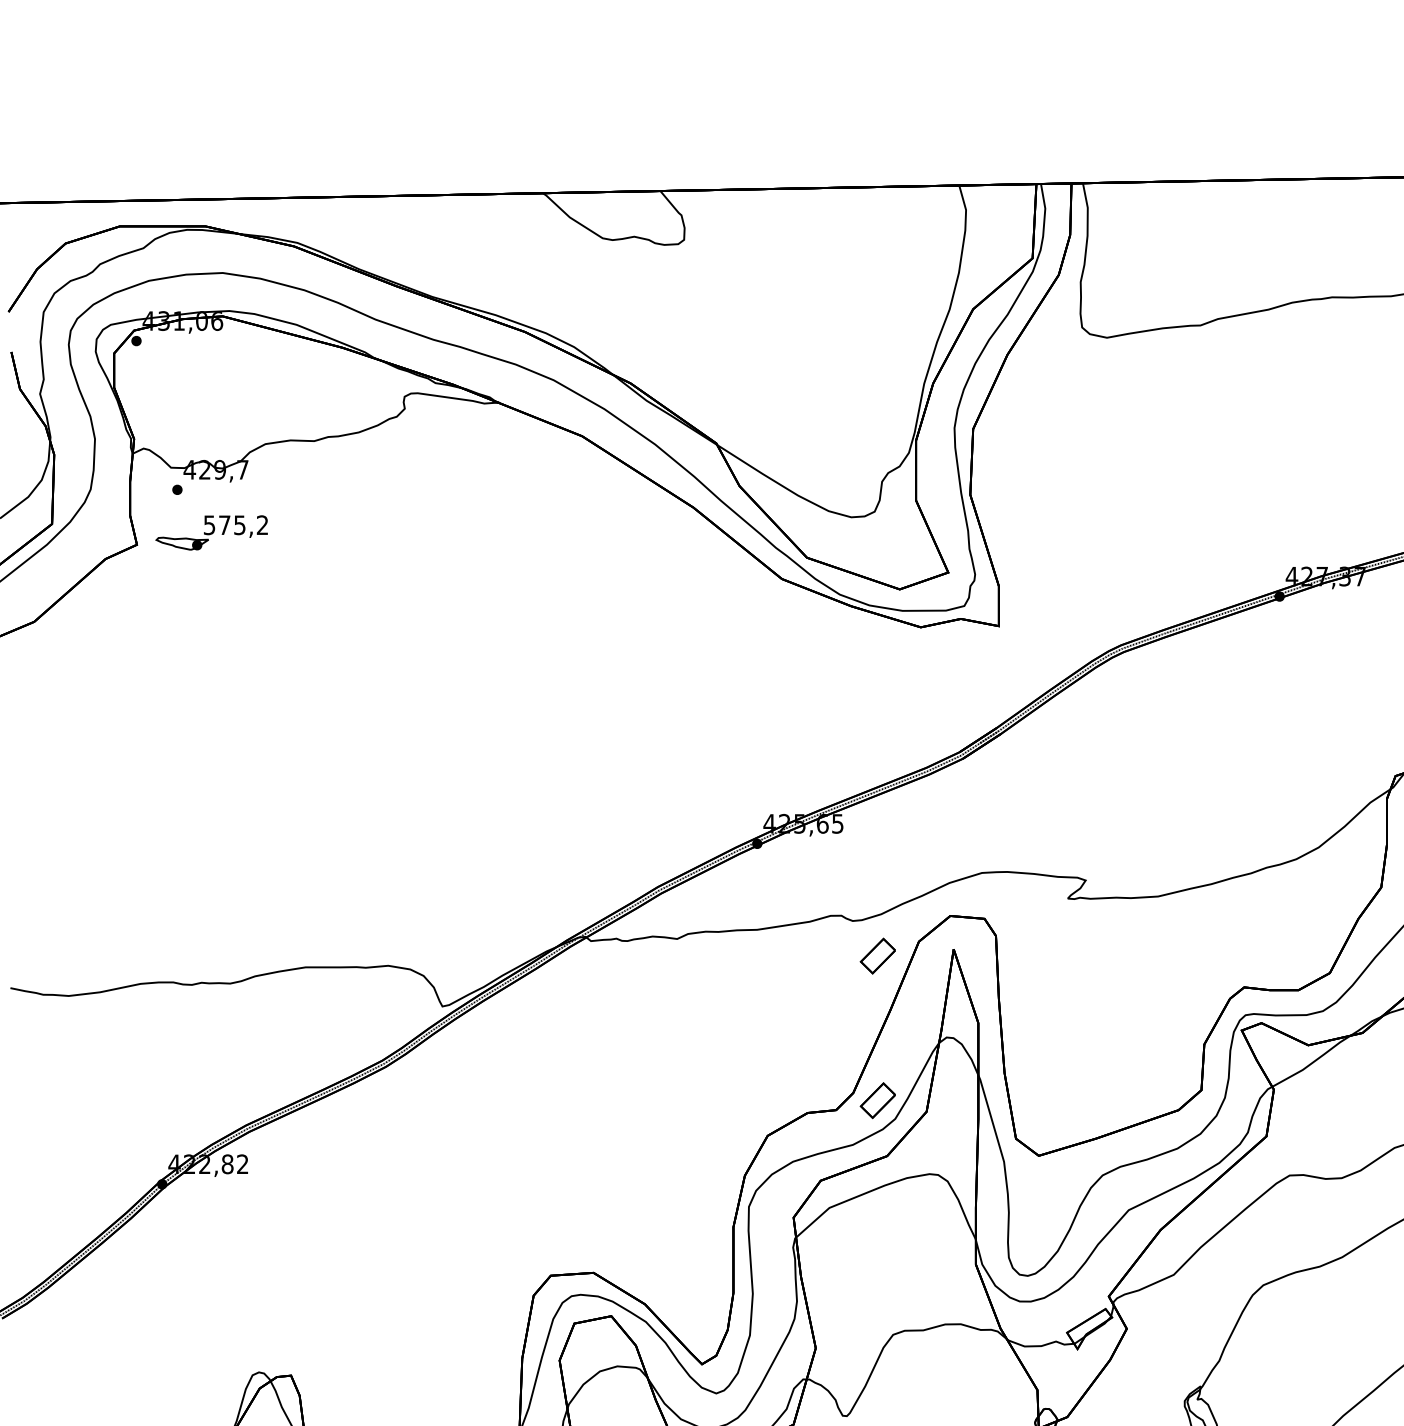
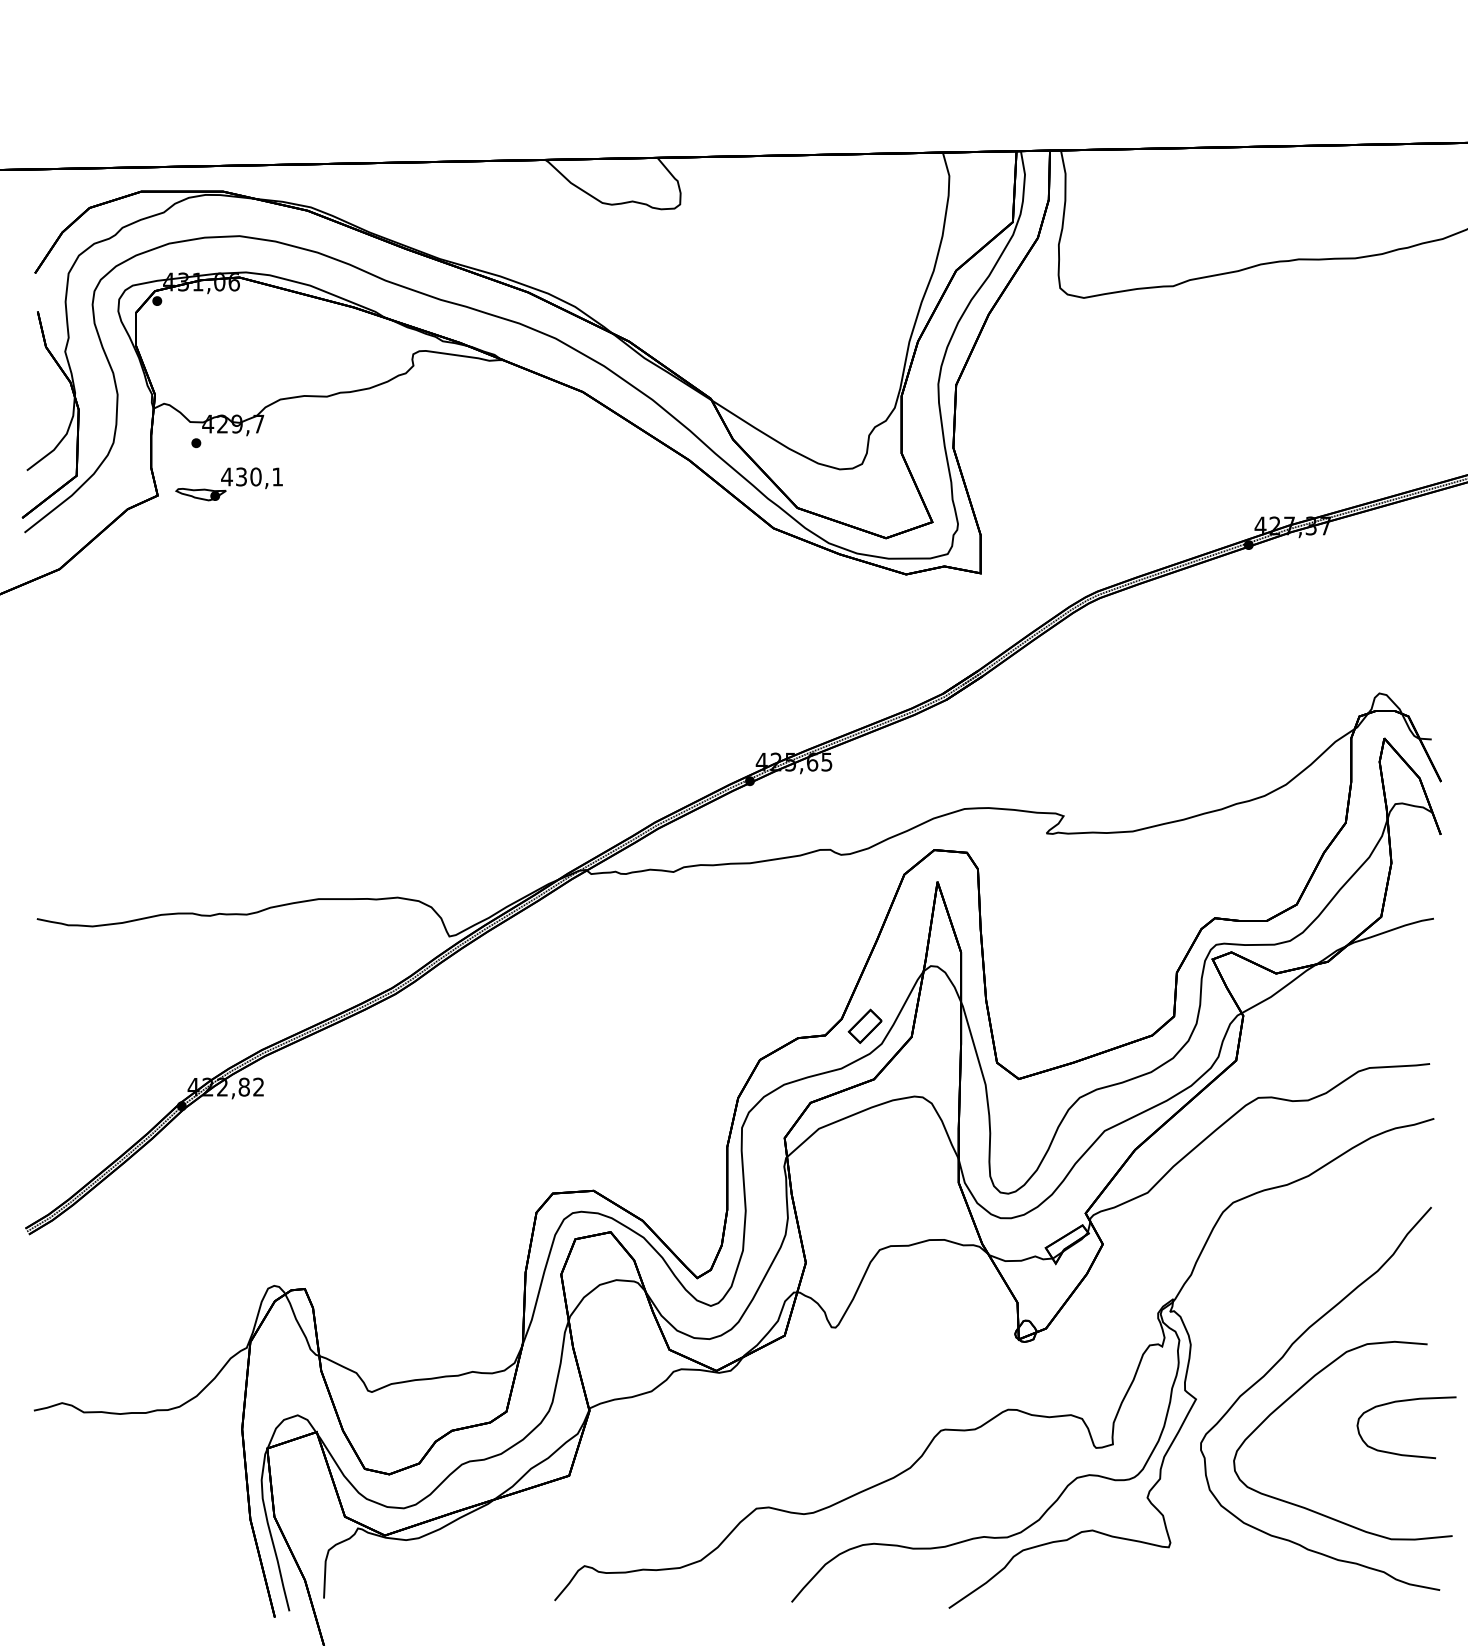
text: (235, 524) -> (251, 476), 575,2 -> 430,1
part: (877, 955) -> (864, 887), removed

